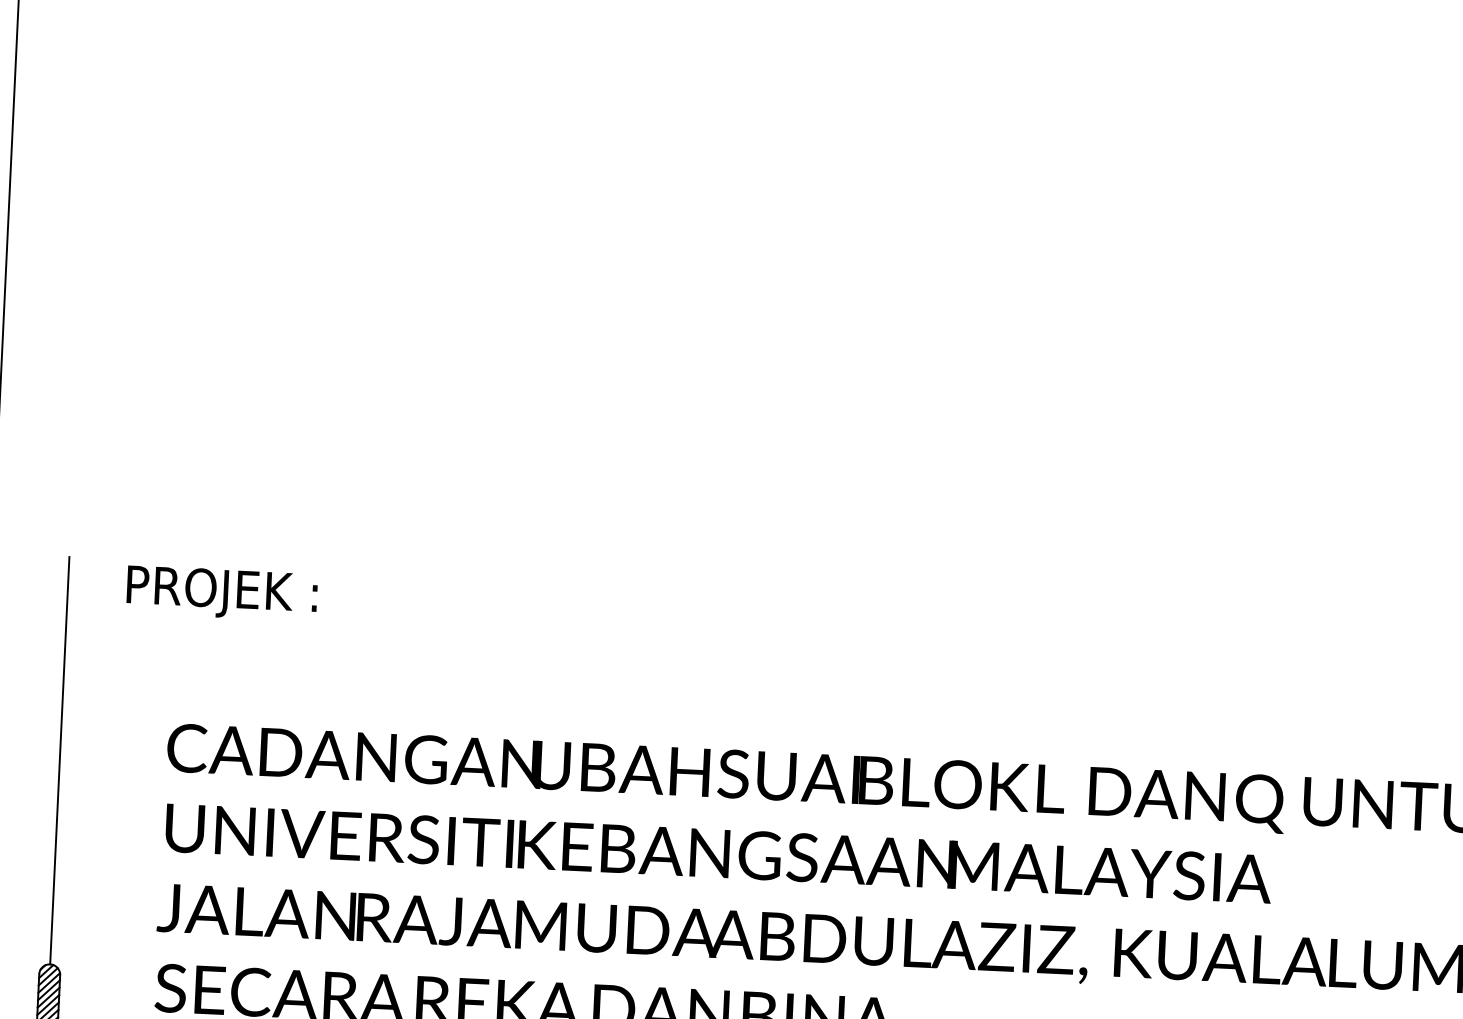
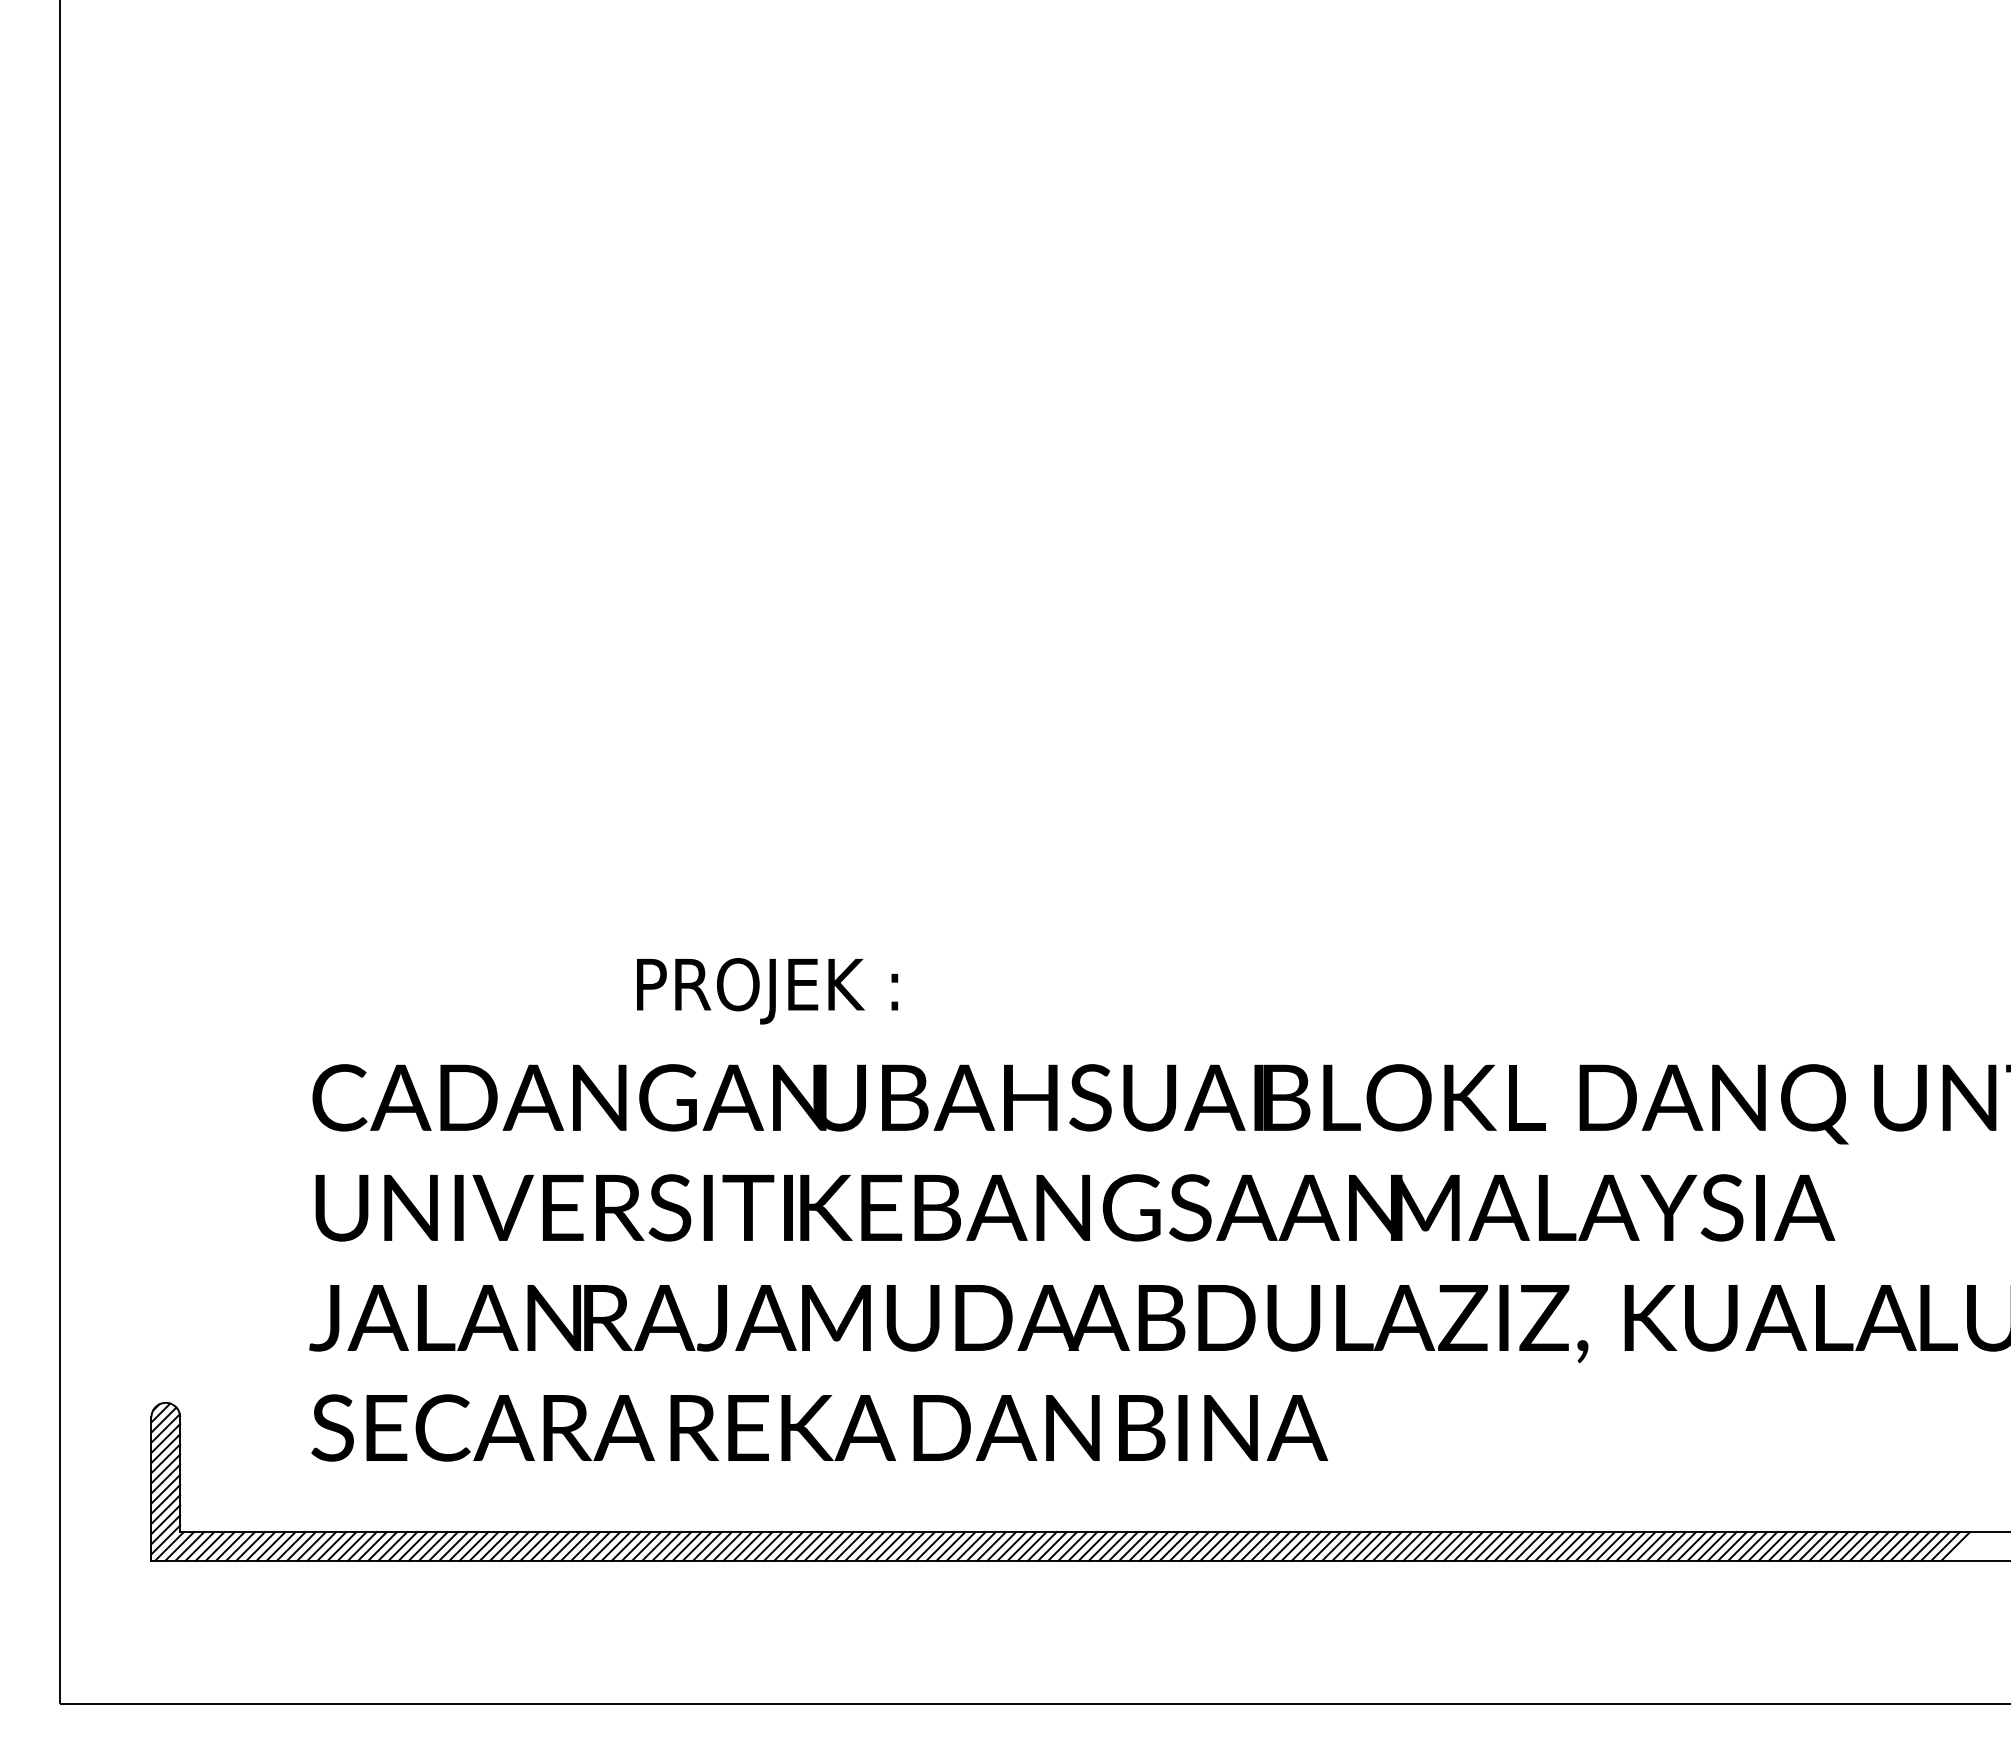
text: (222, 593) -> (767, 991), moved
line: (59, 760) -> (165, 1122), removed

